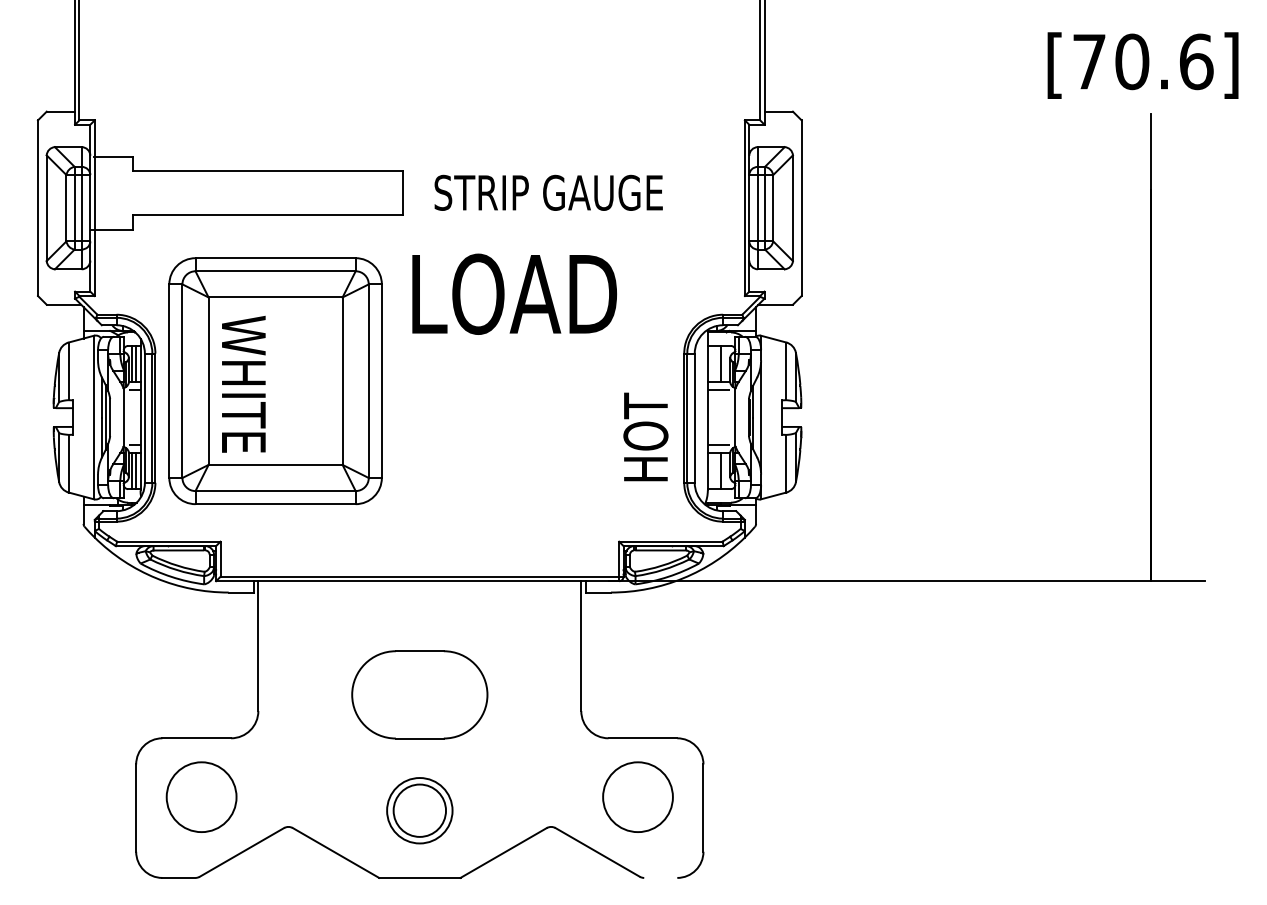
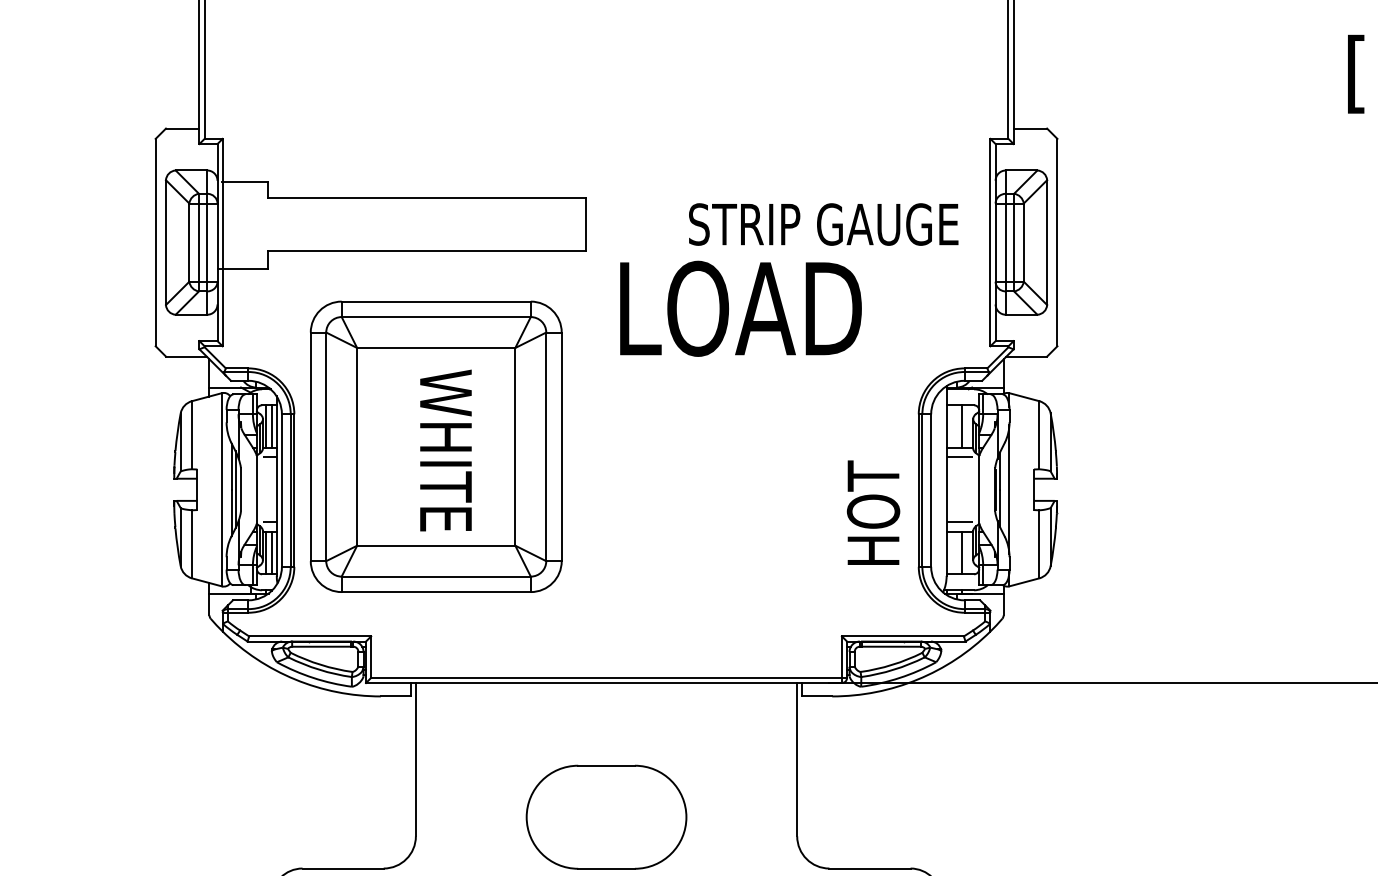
text: (548, 192) -> (823, 224), moved
text: (514, 293) -> (740, 307), moved
text: (243, 383) -> (445, 449), moved

